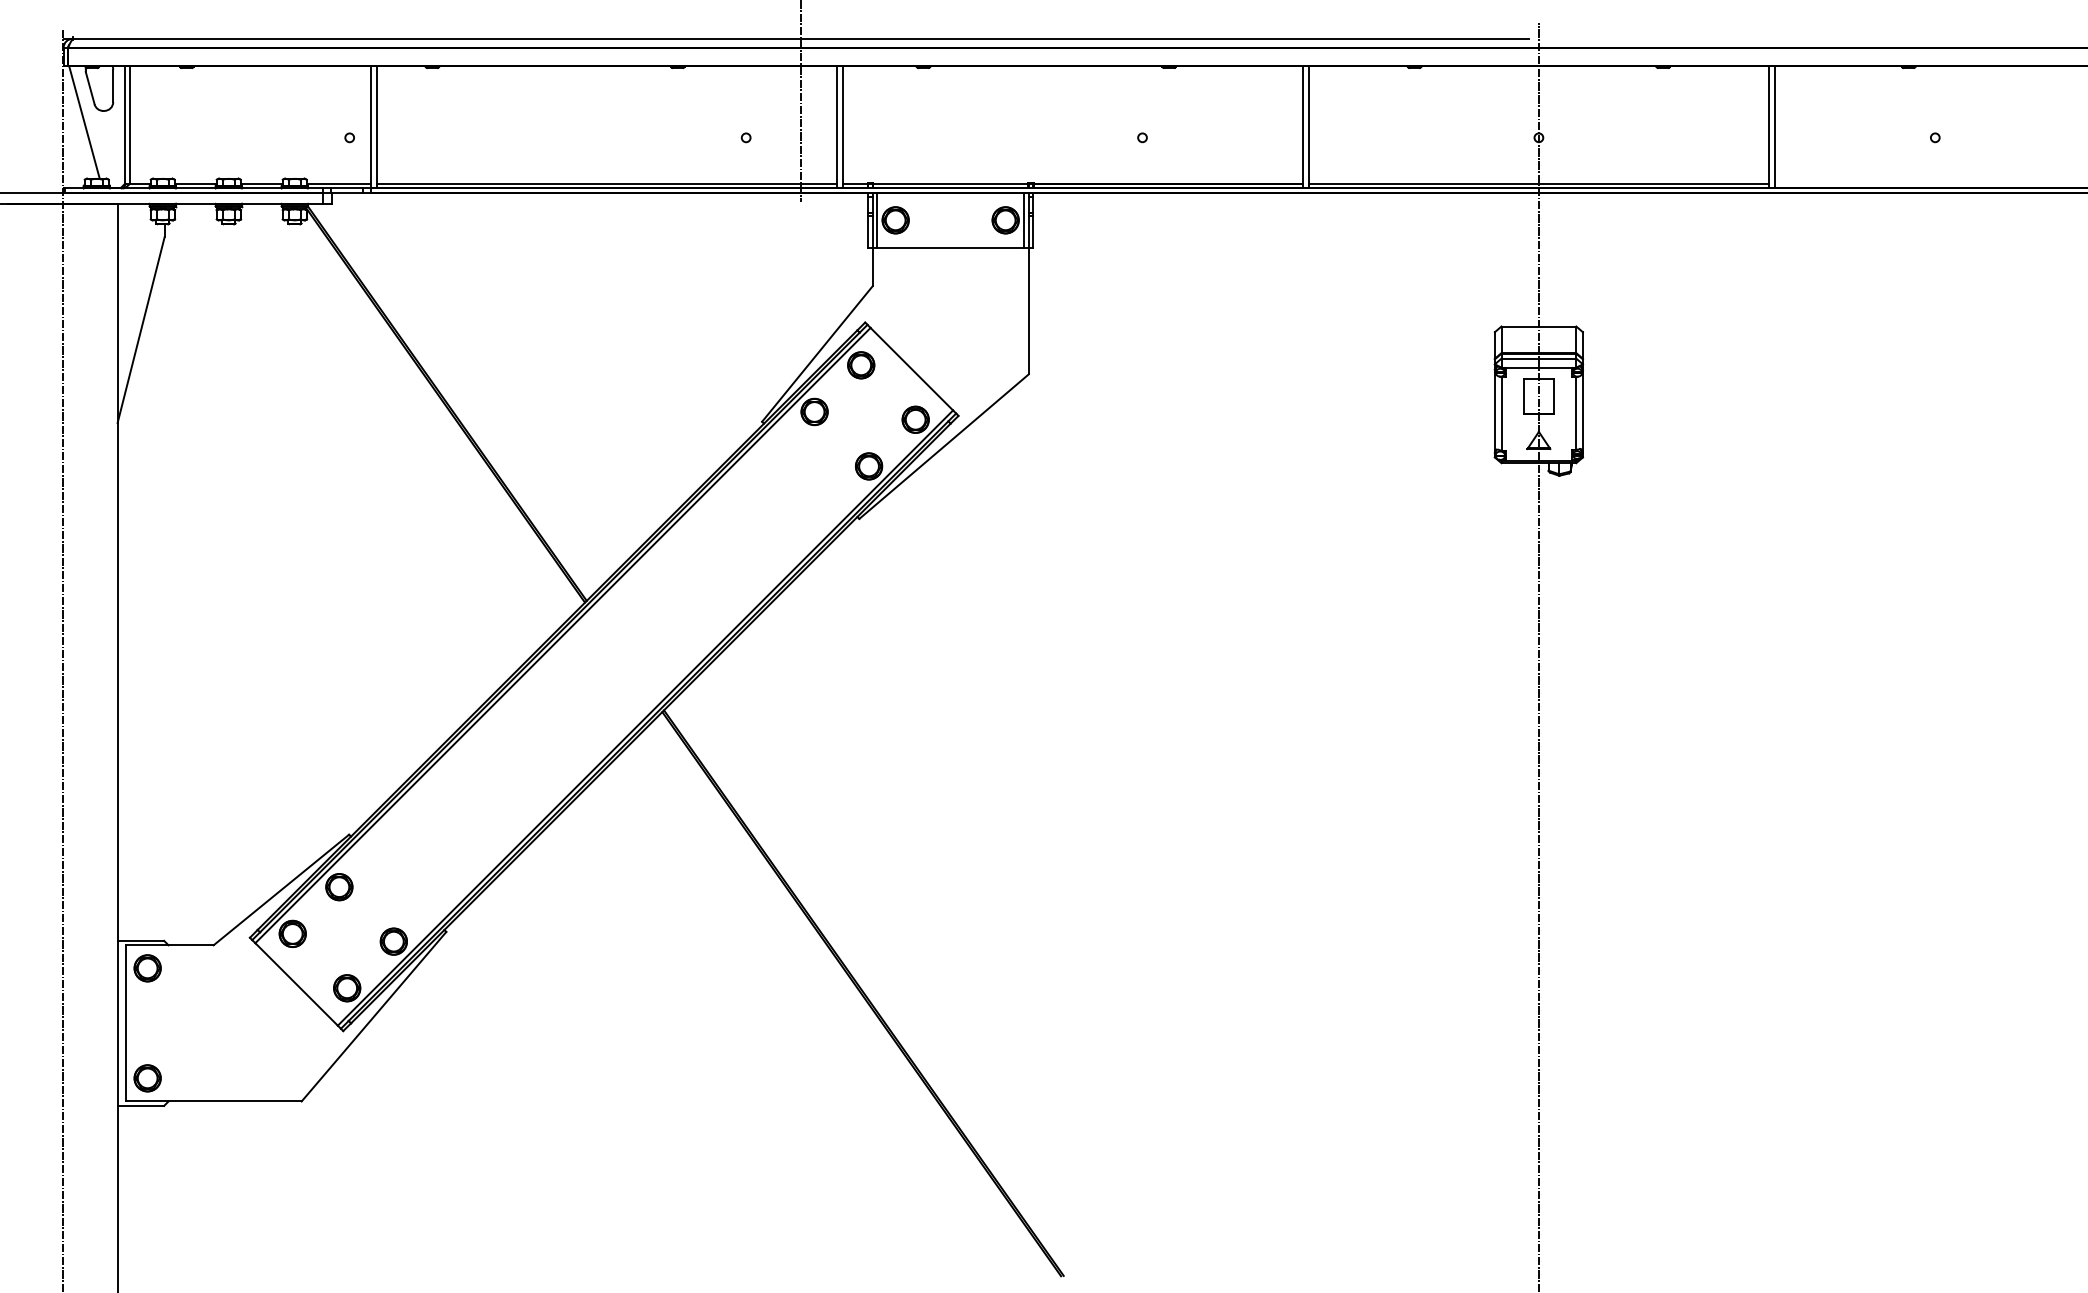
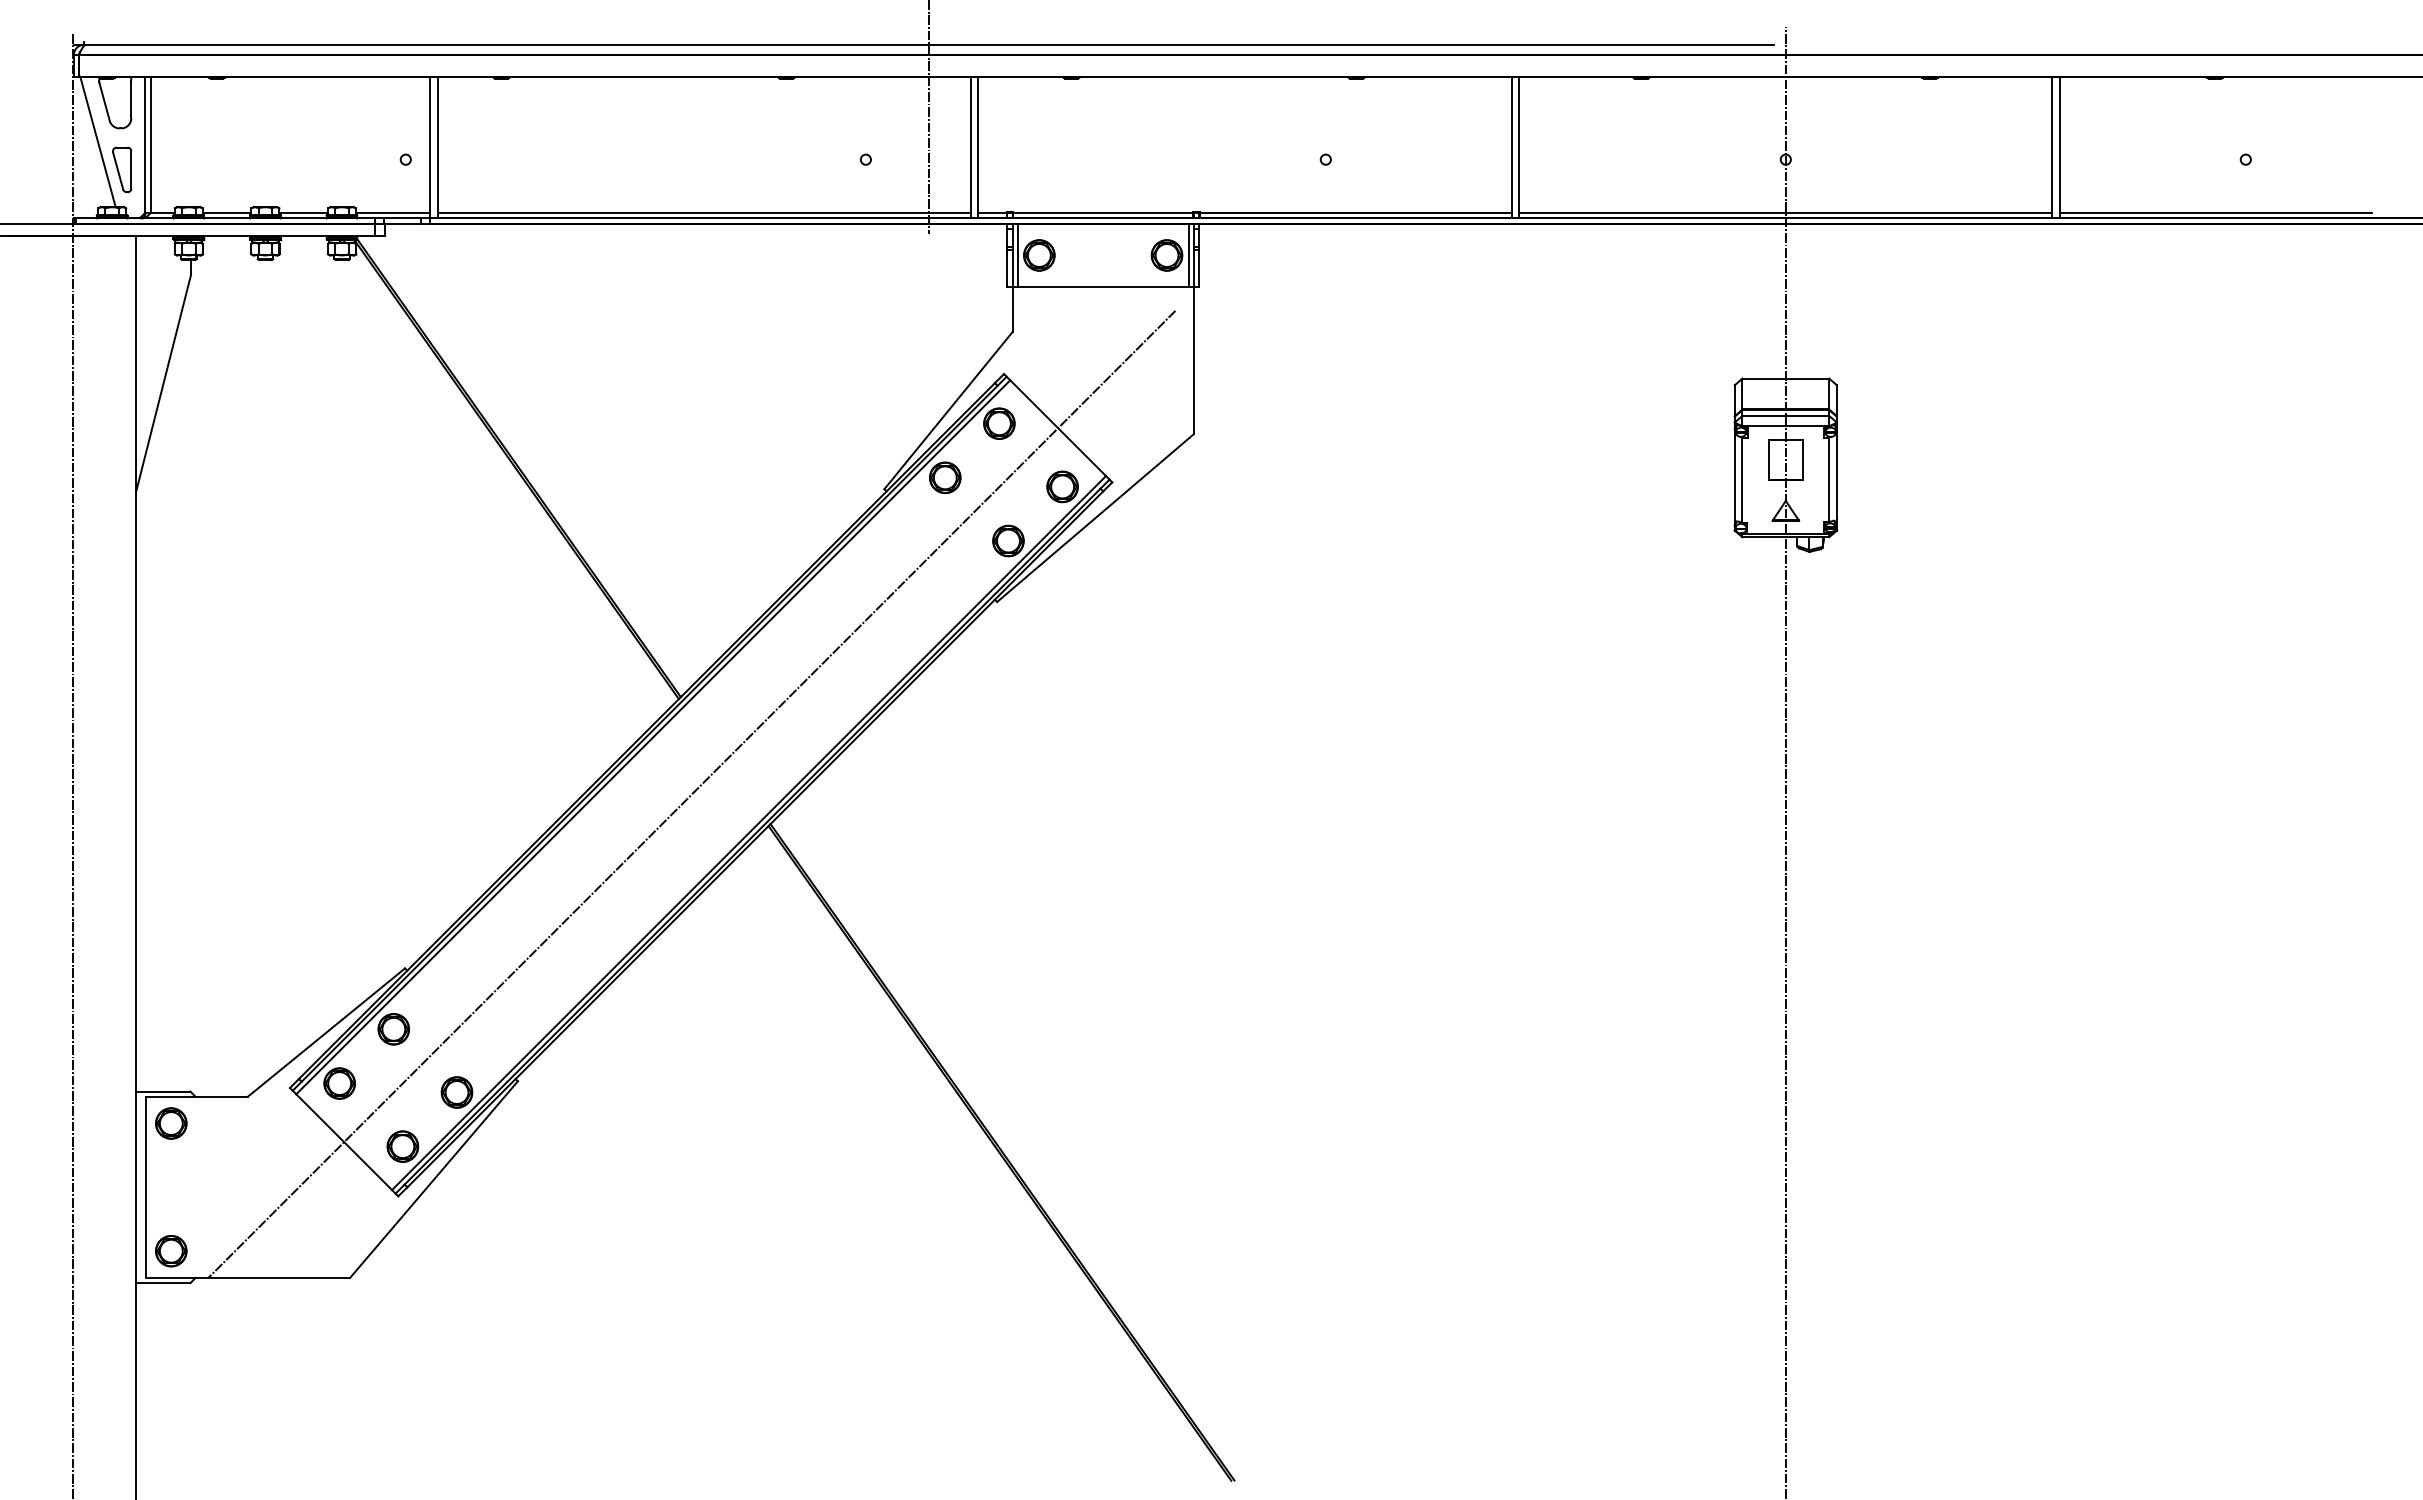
part: (105, 146) -> (122, 169), added
line: (1910, 184) -> (2216, 213), added
line: (595, 683) -> (691, 793), added

